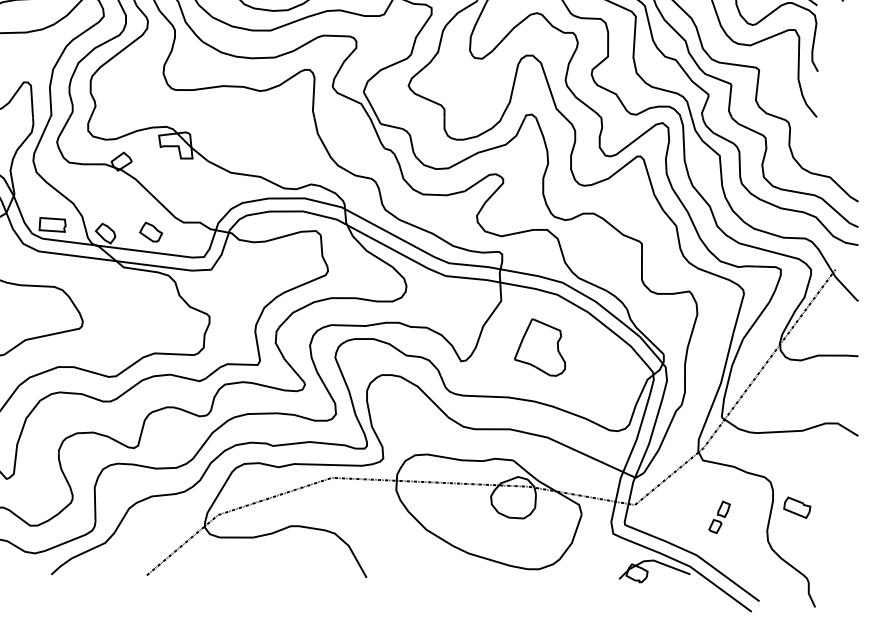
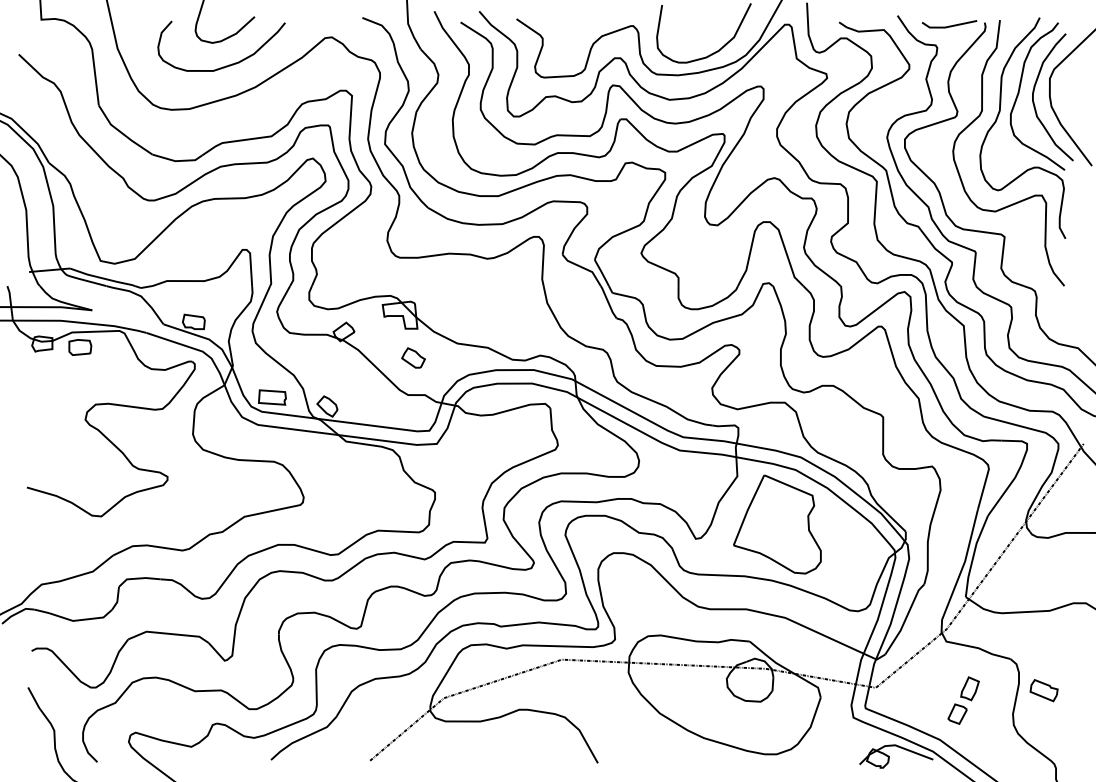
part: (151, 231) -> (413, 357), moved
part: (539, 347) -> (777, 524), size x1.67
part: (719, 517) -> (963, 700), size x1.43

